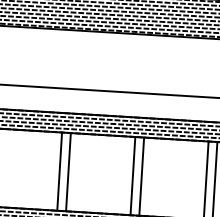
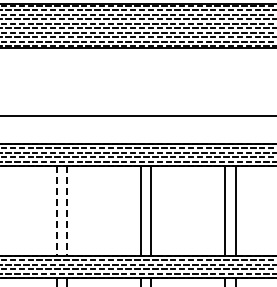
line: (59, 172) -> (57, 211), solid -> dashed
line: (68, 172) -> (67, 211), solid -> dashed

